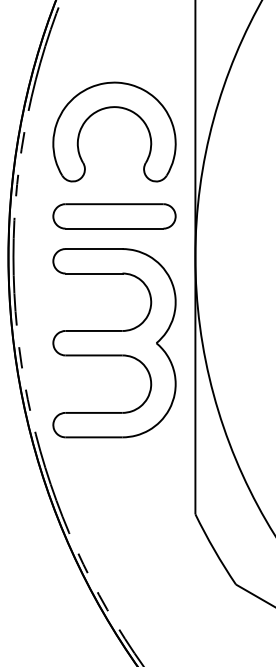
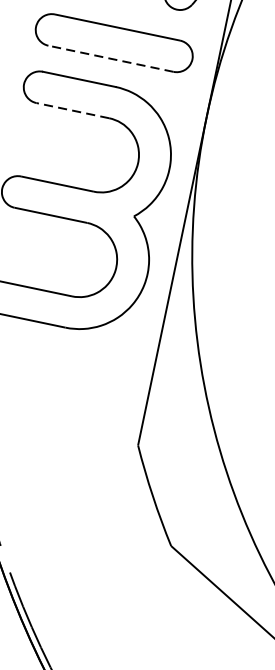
line: (114, 228) -> (111, 58), solid -> dashed
line: (93, 273) -> (72, 110), solid -> dashed

